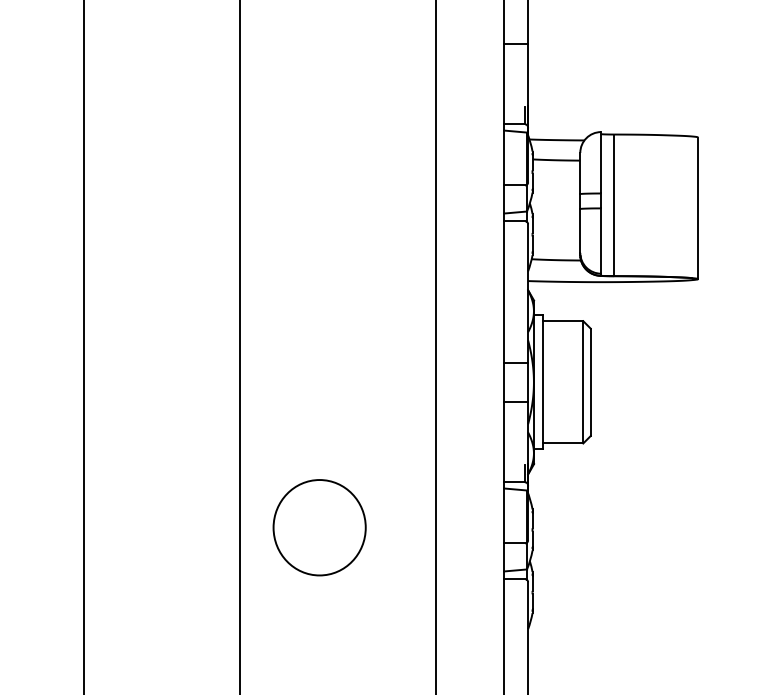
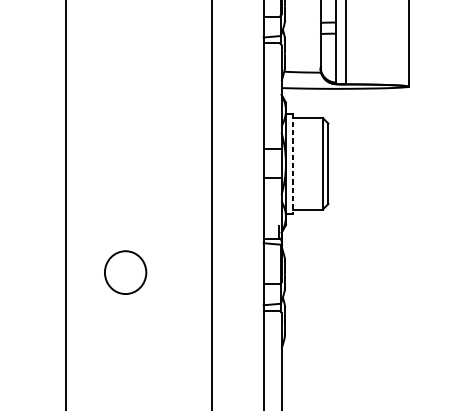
line: (543, 382) -> (293, 163), solid -> dashed
part: (319, 527) -> (125, 272), size x0.6

